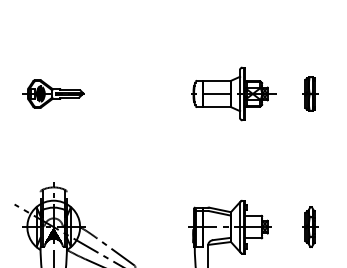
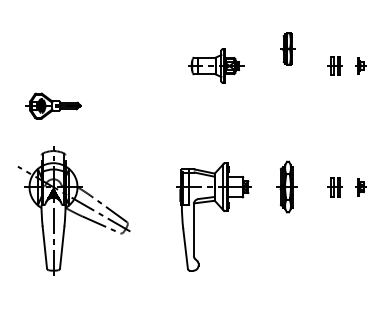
part: (53, 93) -> (53, 105), moved
part: (233, 93) -> (217, 65), size x0.7
part: (309, 93) -> (287, 48), moved
part: (309, 227) -> (286, 187), size x1.4

